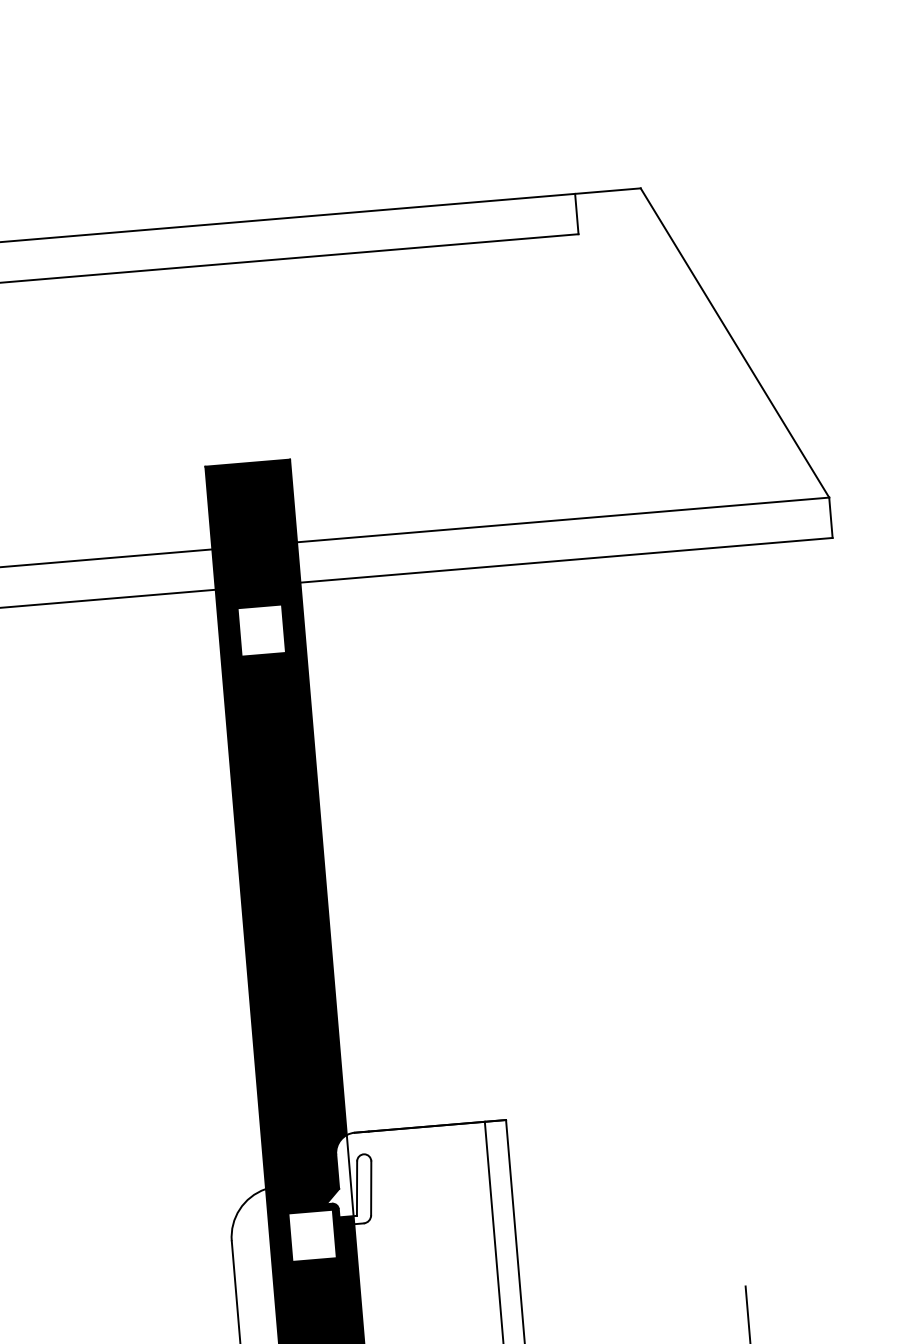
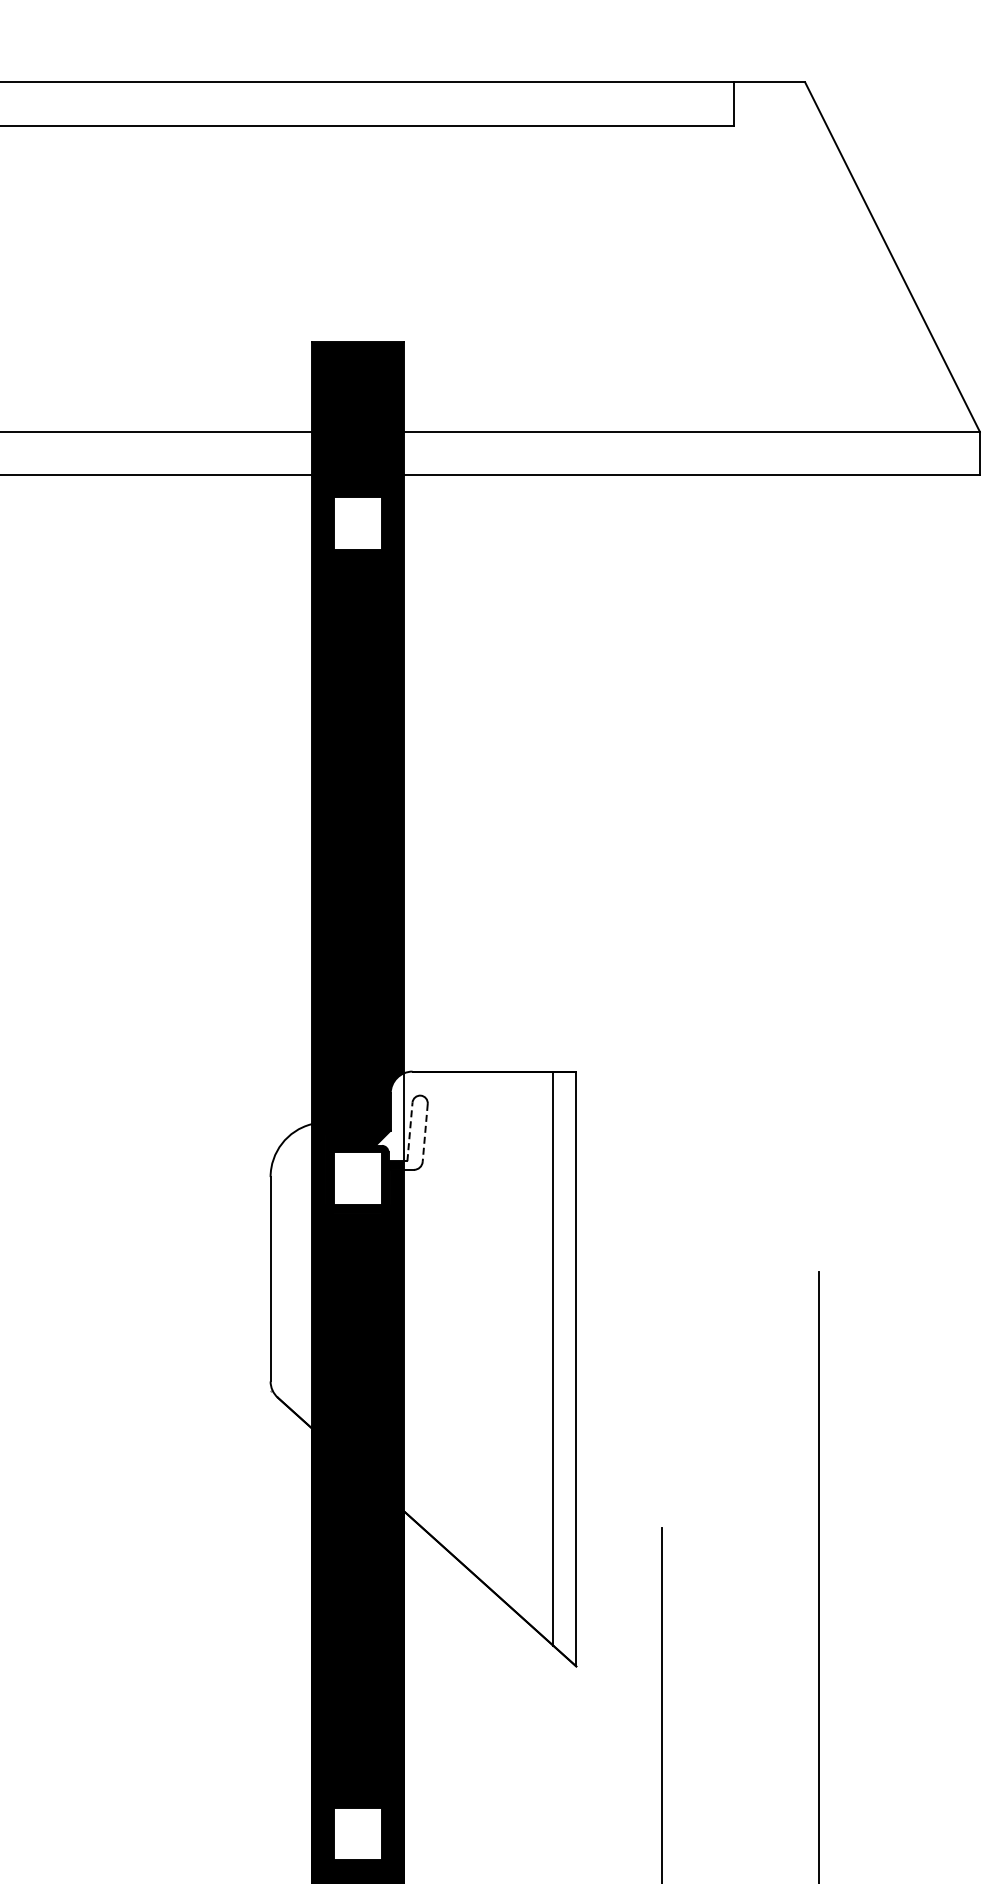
line: (357, 1188) -> (410, 1131), solid -> dashed
line: (371, 1188) -> (425, 1133), solid -> dashed

